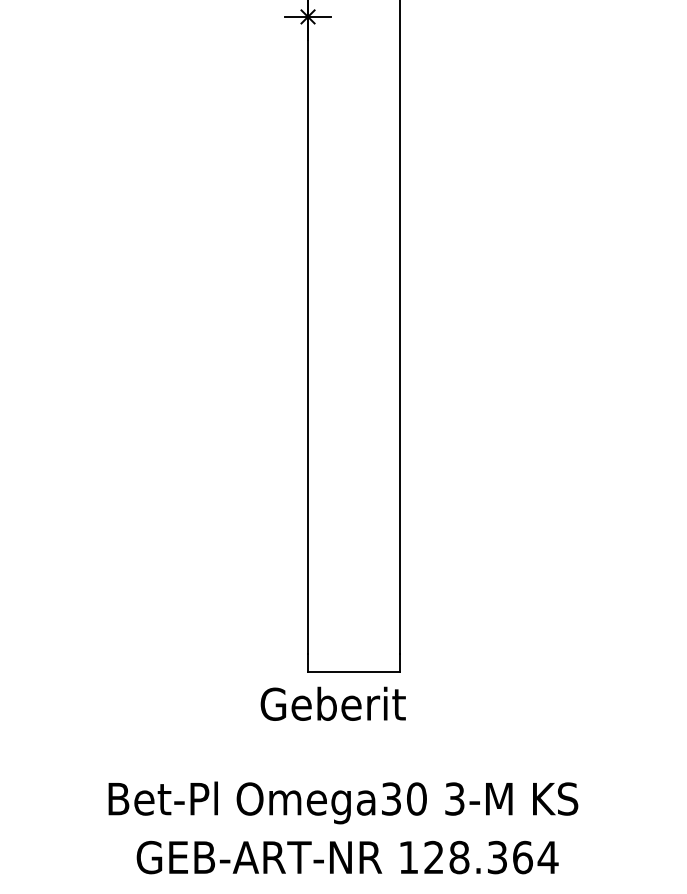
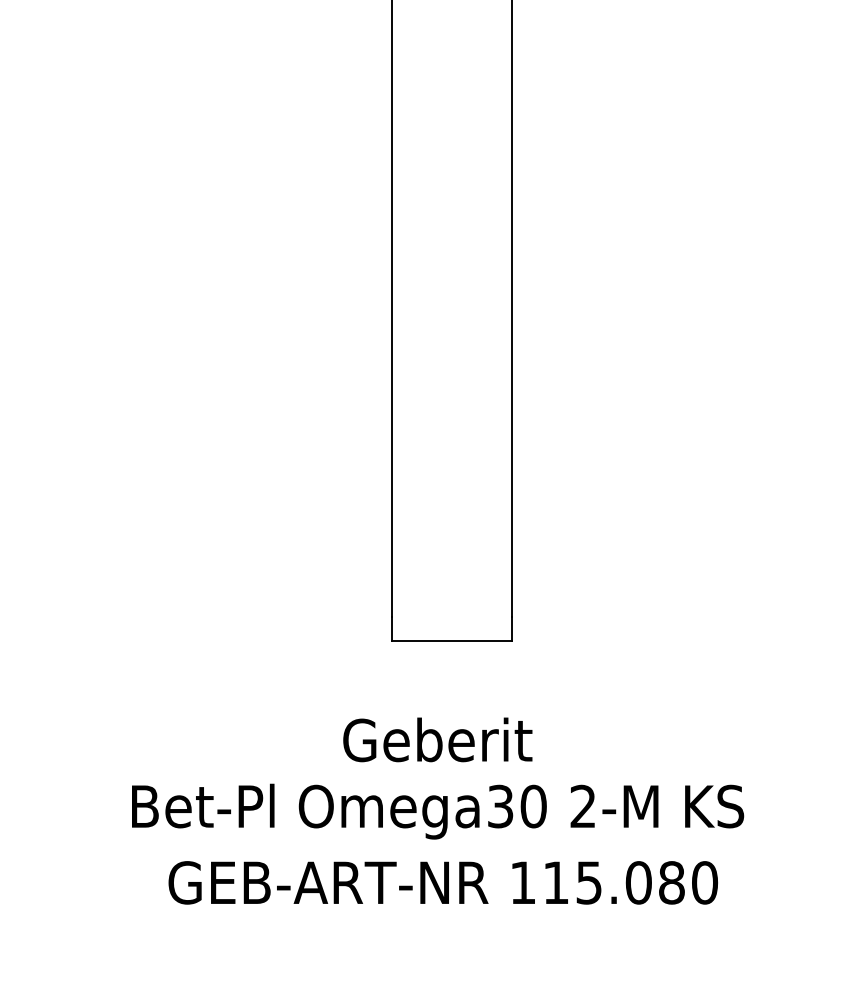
text: (332, 703) -> (436, 739), moved
text: (454, 798) -> (582, 805), 3-M -> 2-M
text: (491, 857) -> (631, 882), 128.364 -> 115.080

